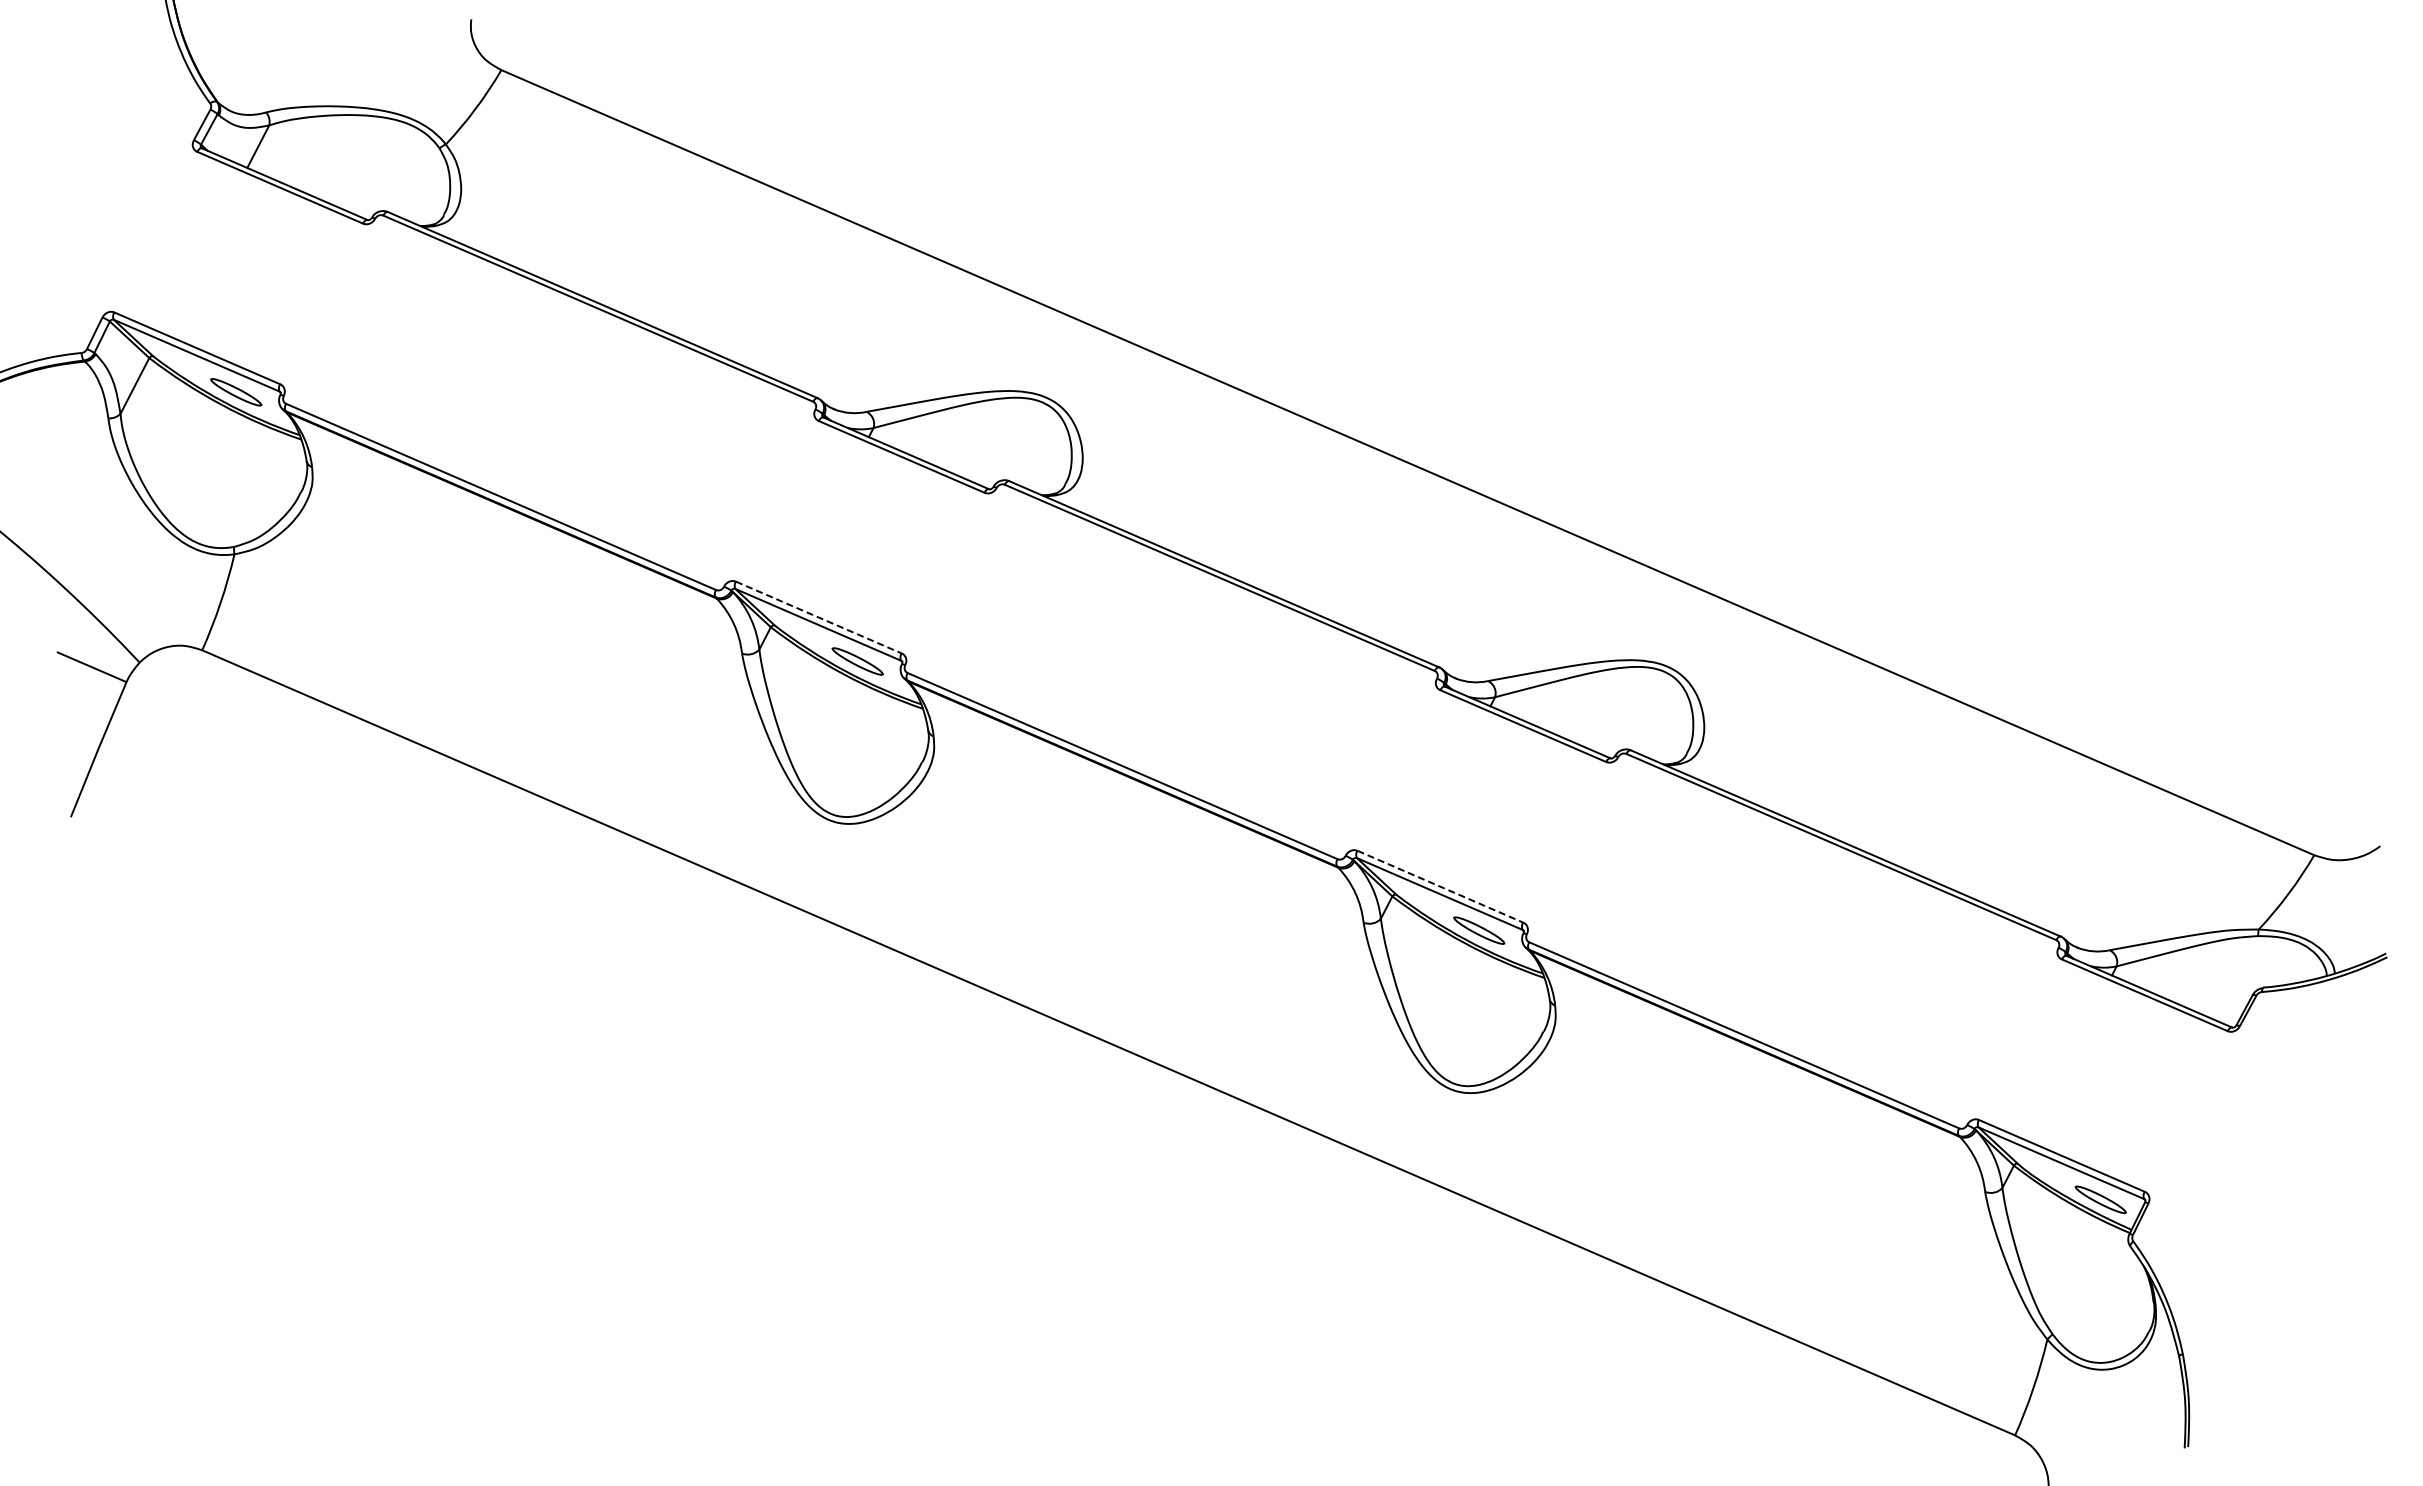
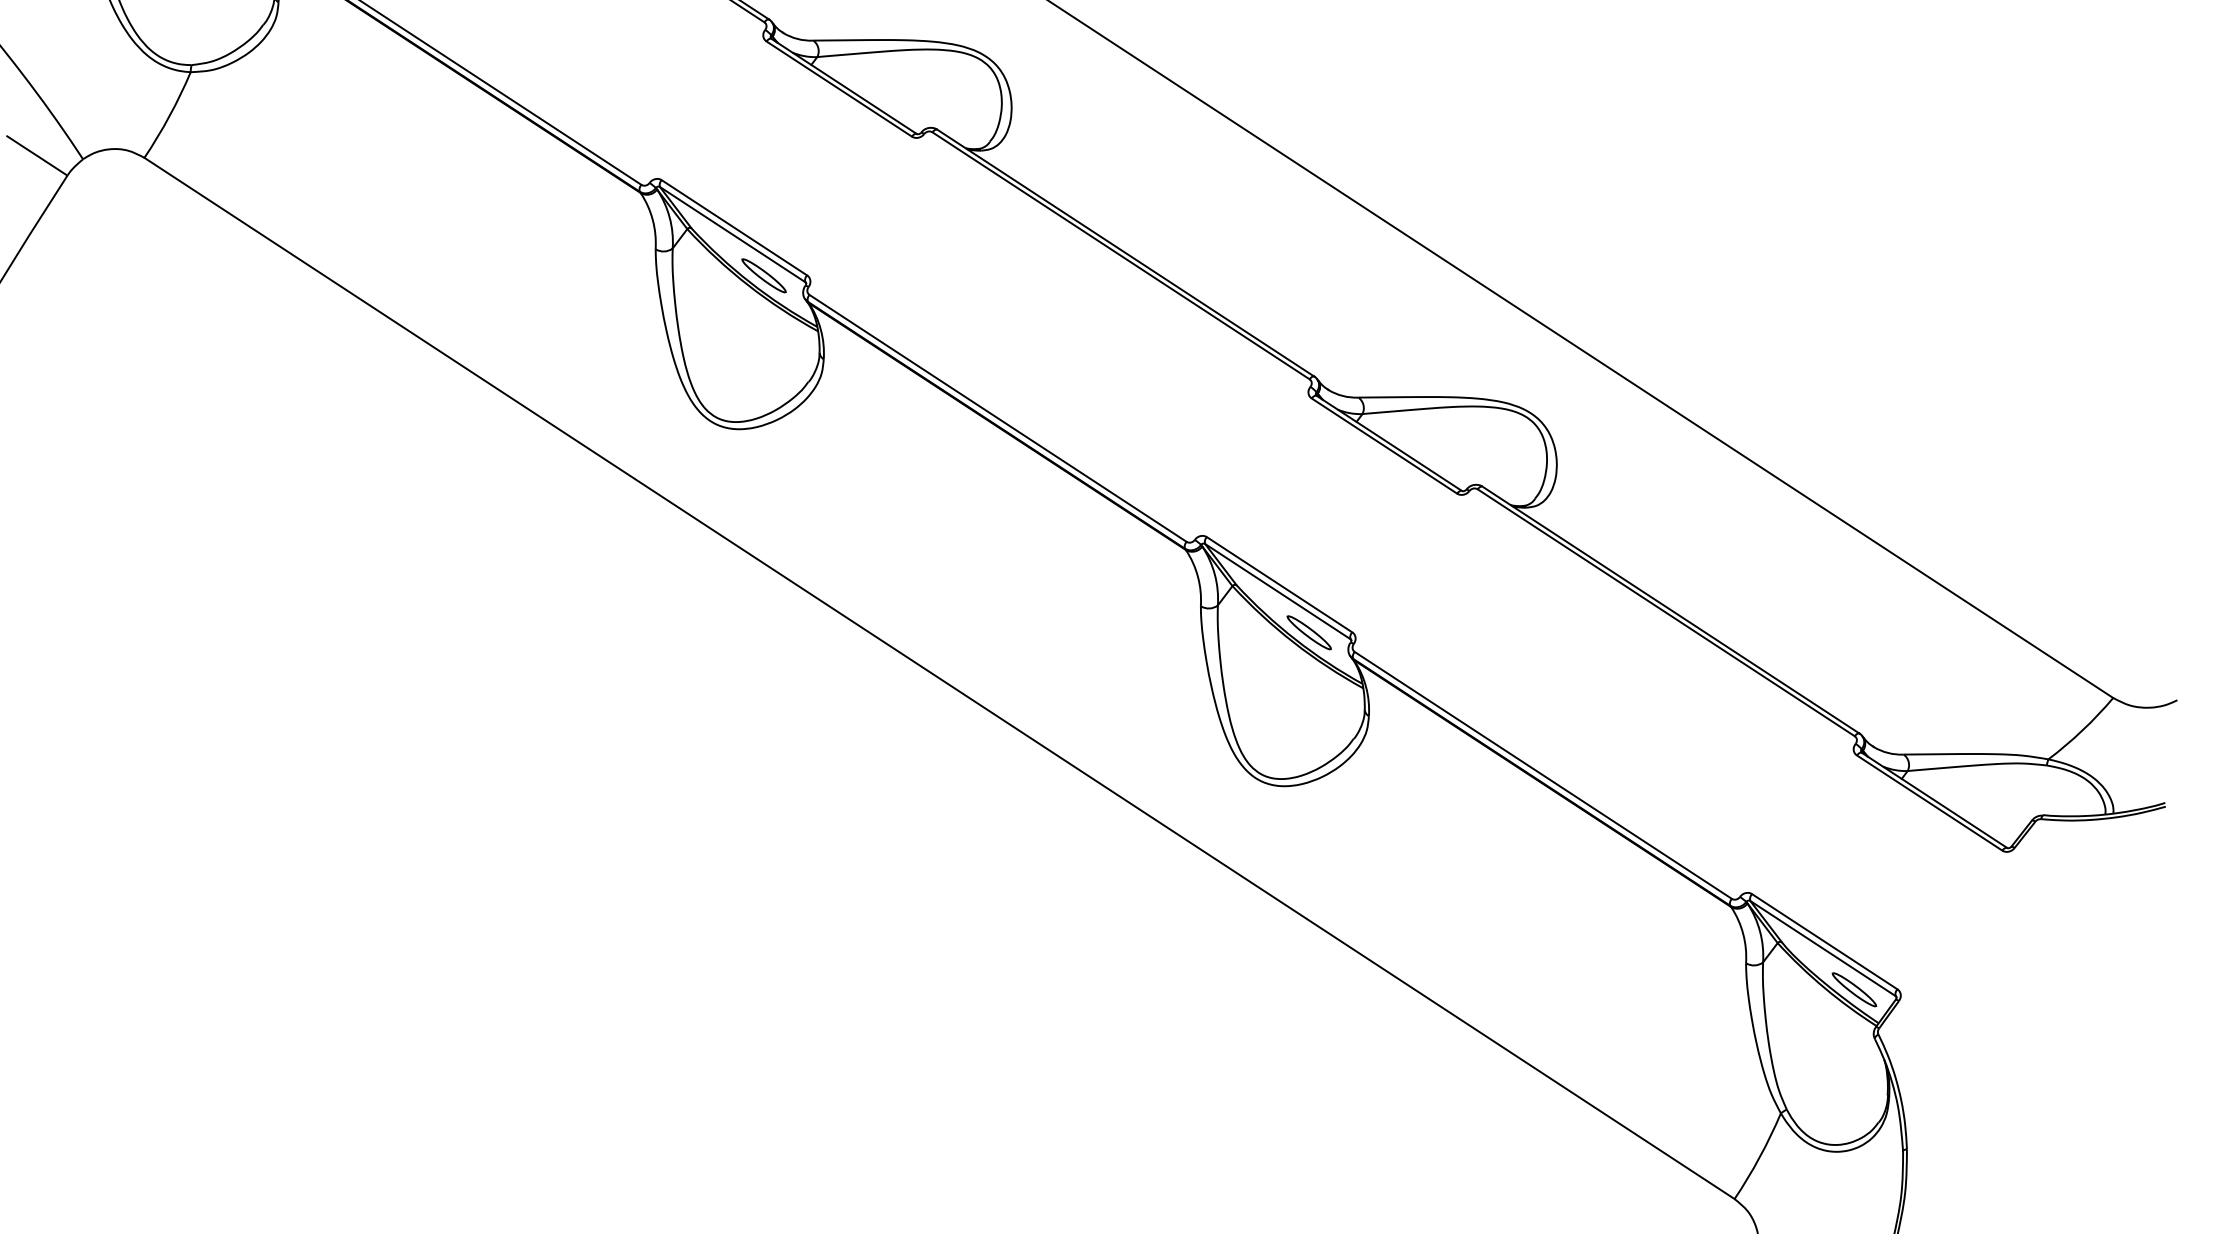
line: (819, 617) -> (735, 227), dashed -> solid
line: (1440, 886) -> (1279, 584), dashed -> solid

